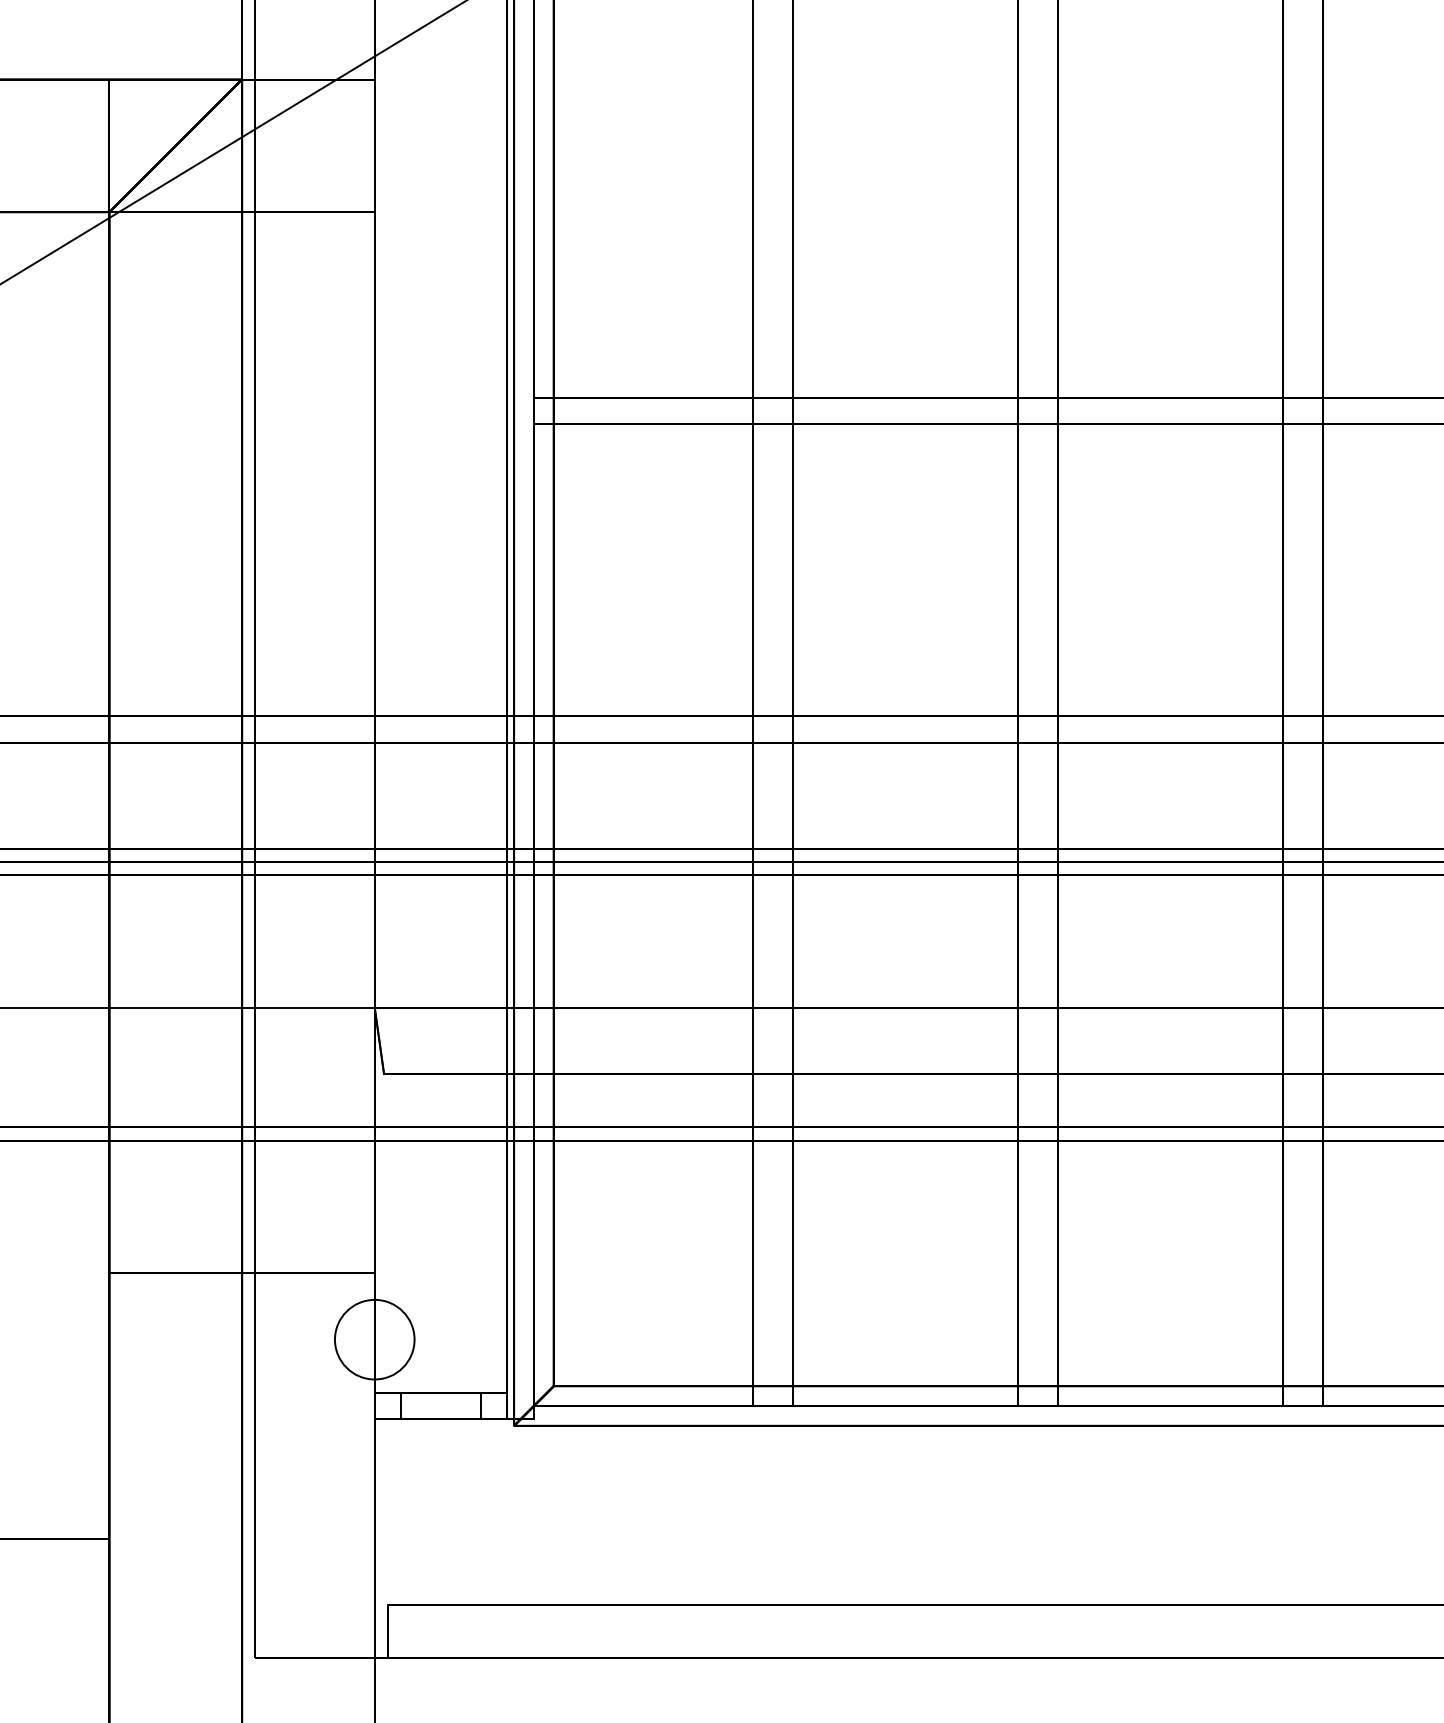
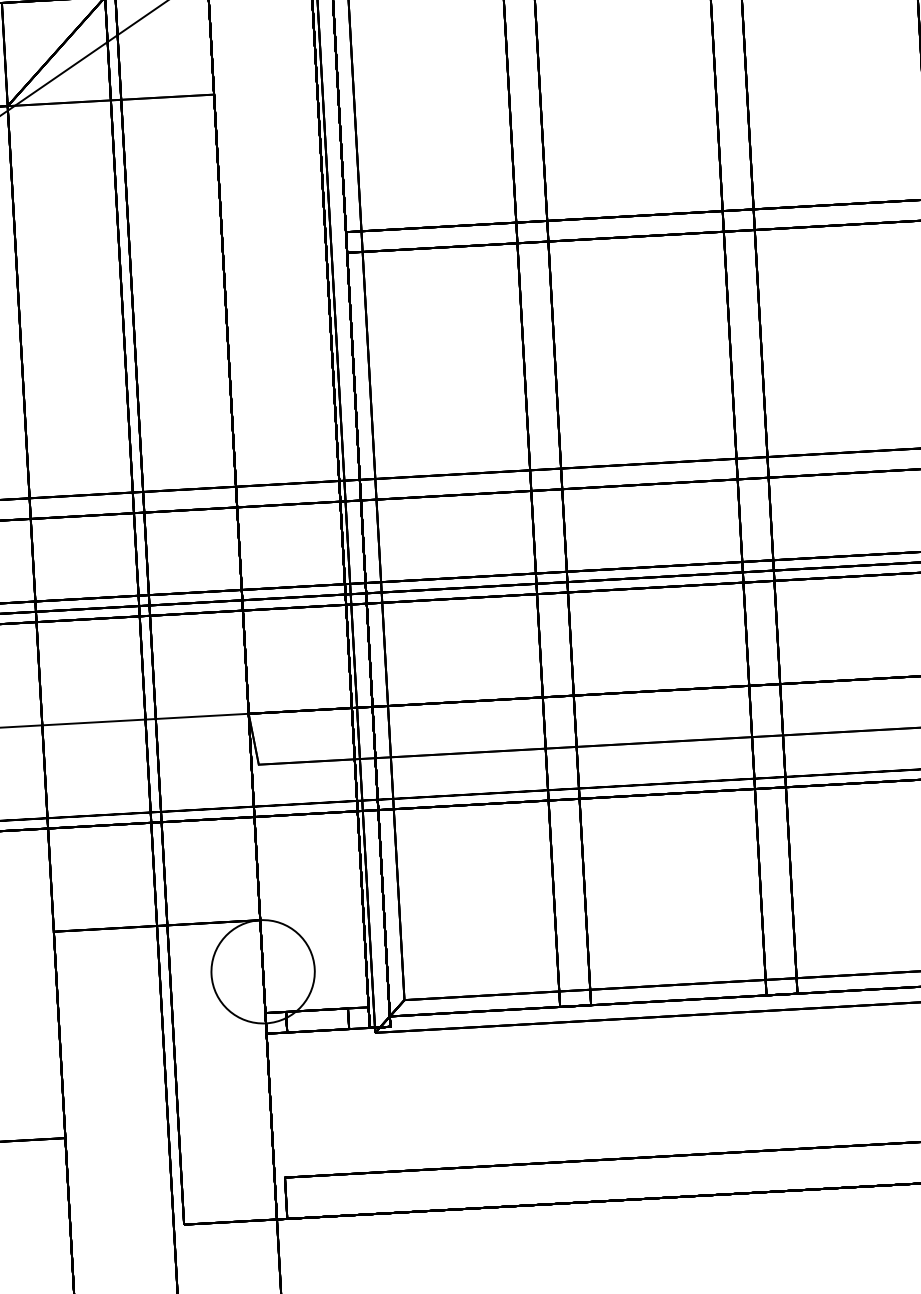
circle: (374, 1339) -> (262, 971), size x1.67

